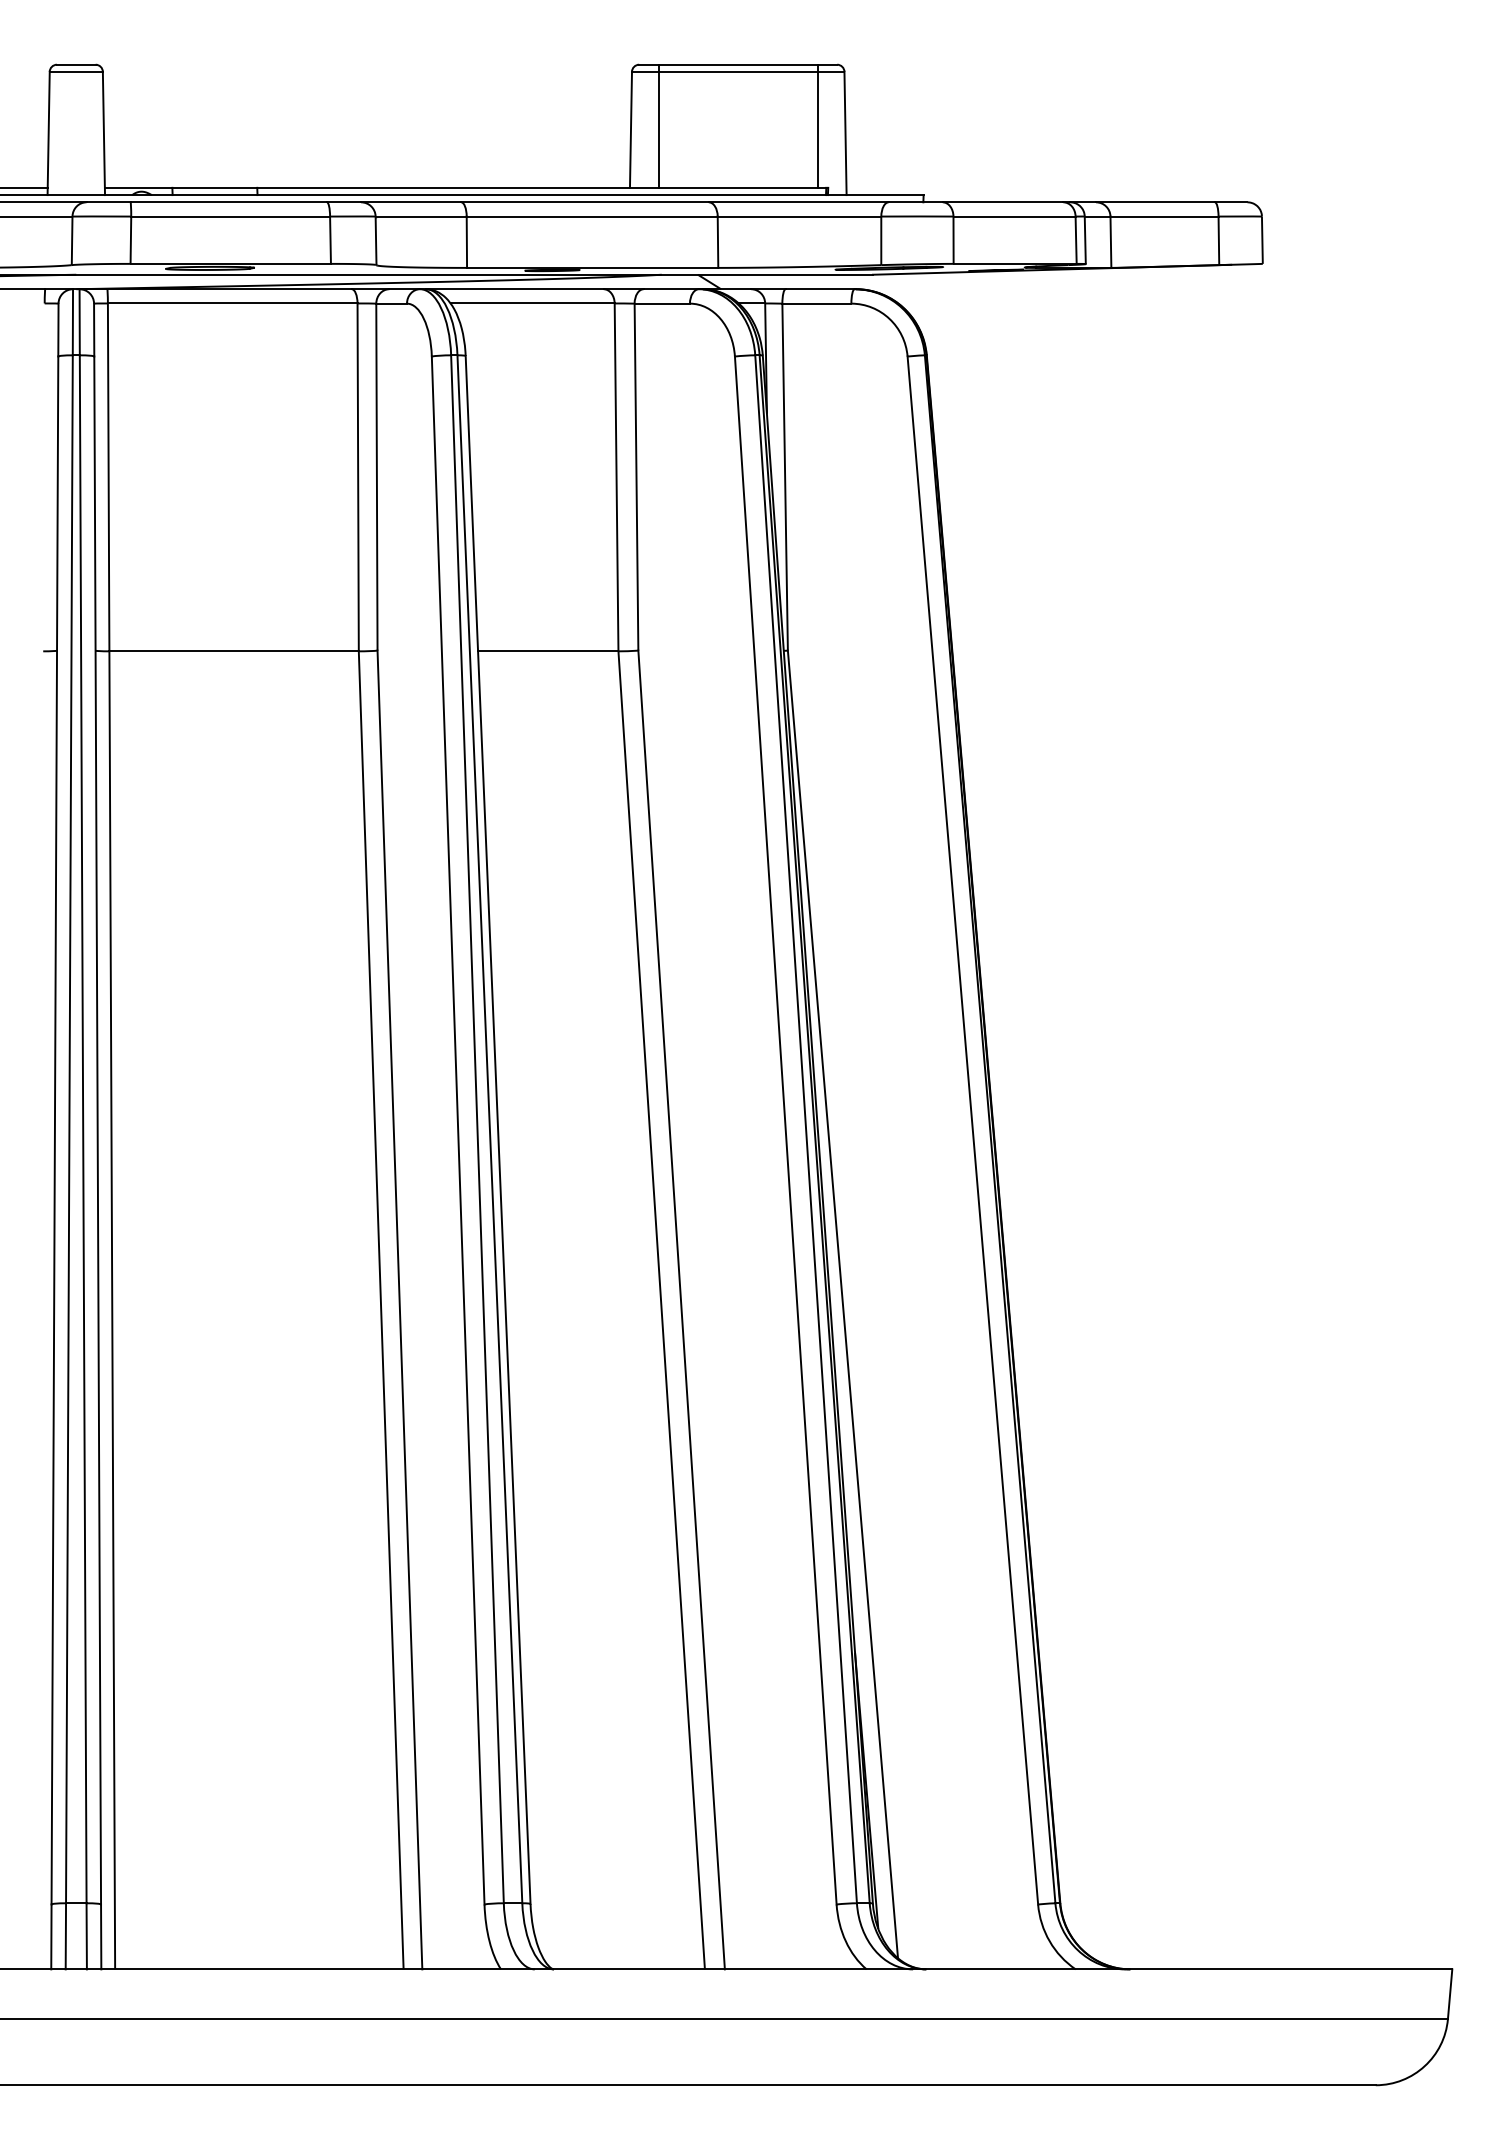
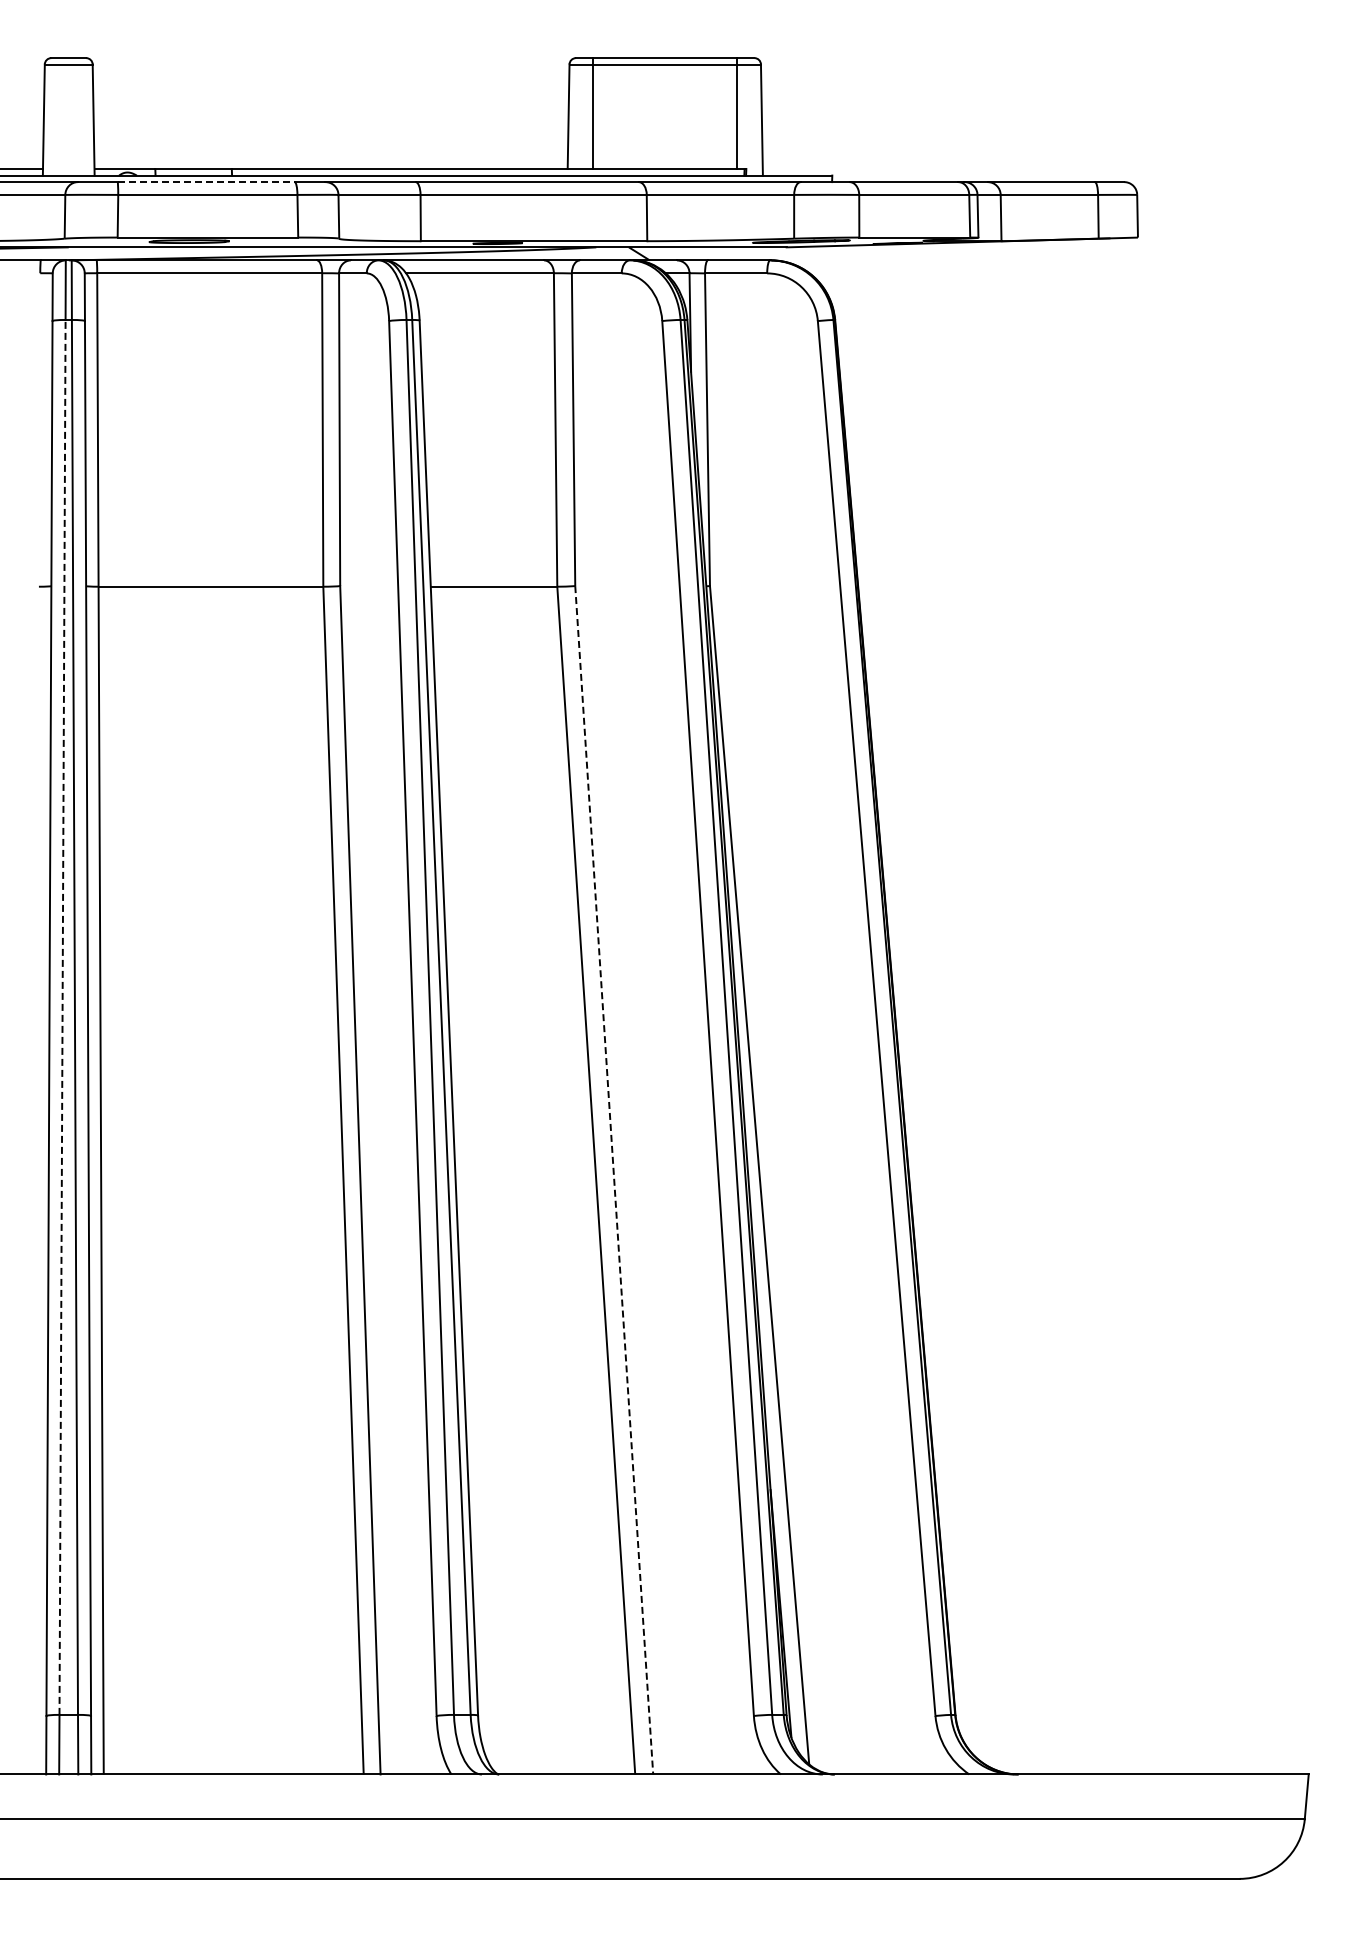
line: (229, 202) -> (206, 182), solid -> dashed
line: (69, 1128) -> (62, 1016), solid -> dashed
line: (681, 1310) -> (614, 1180), solid -> dashed

